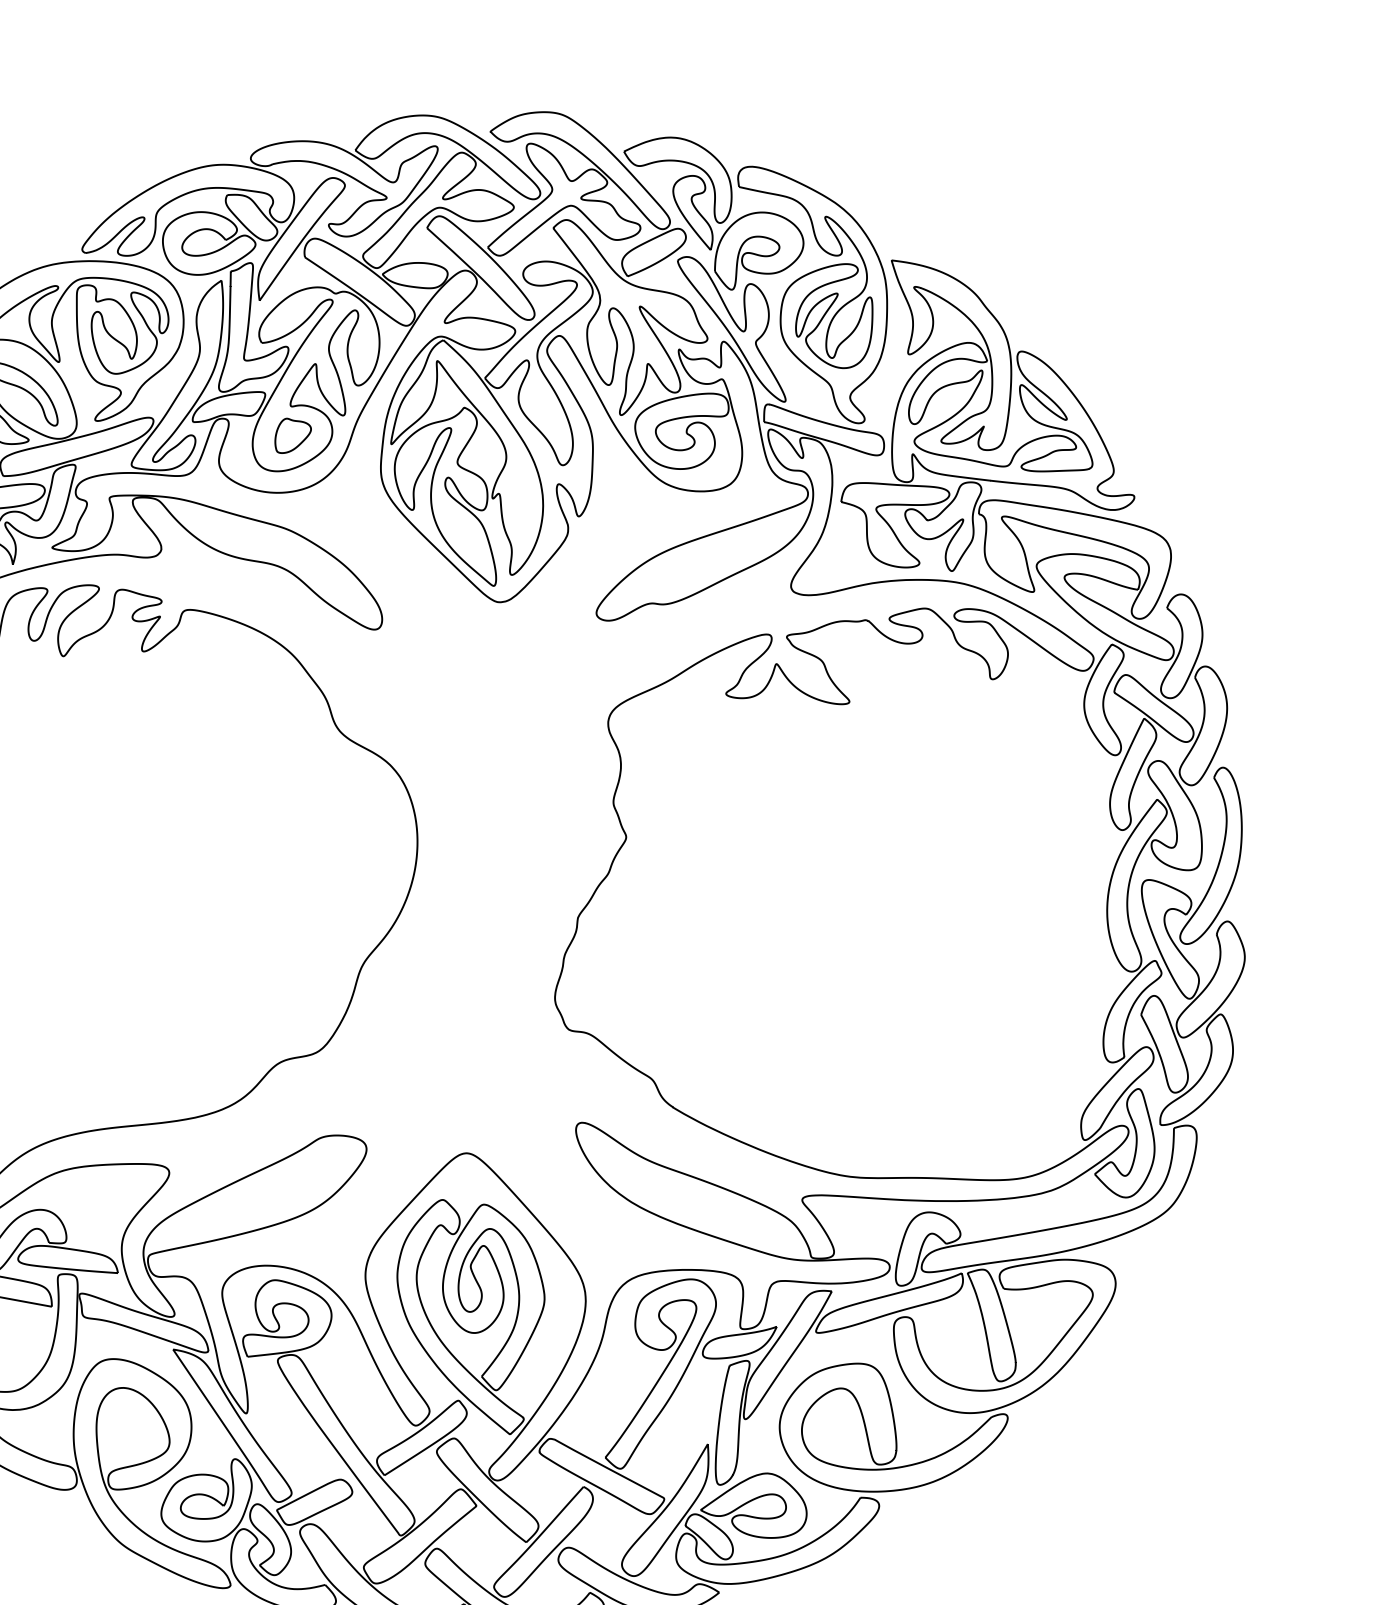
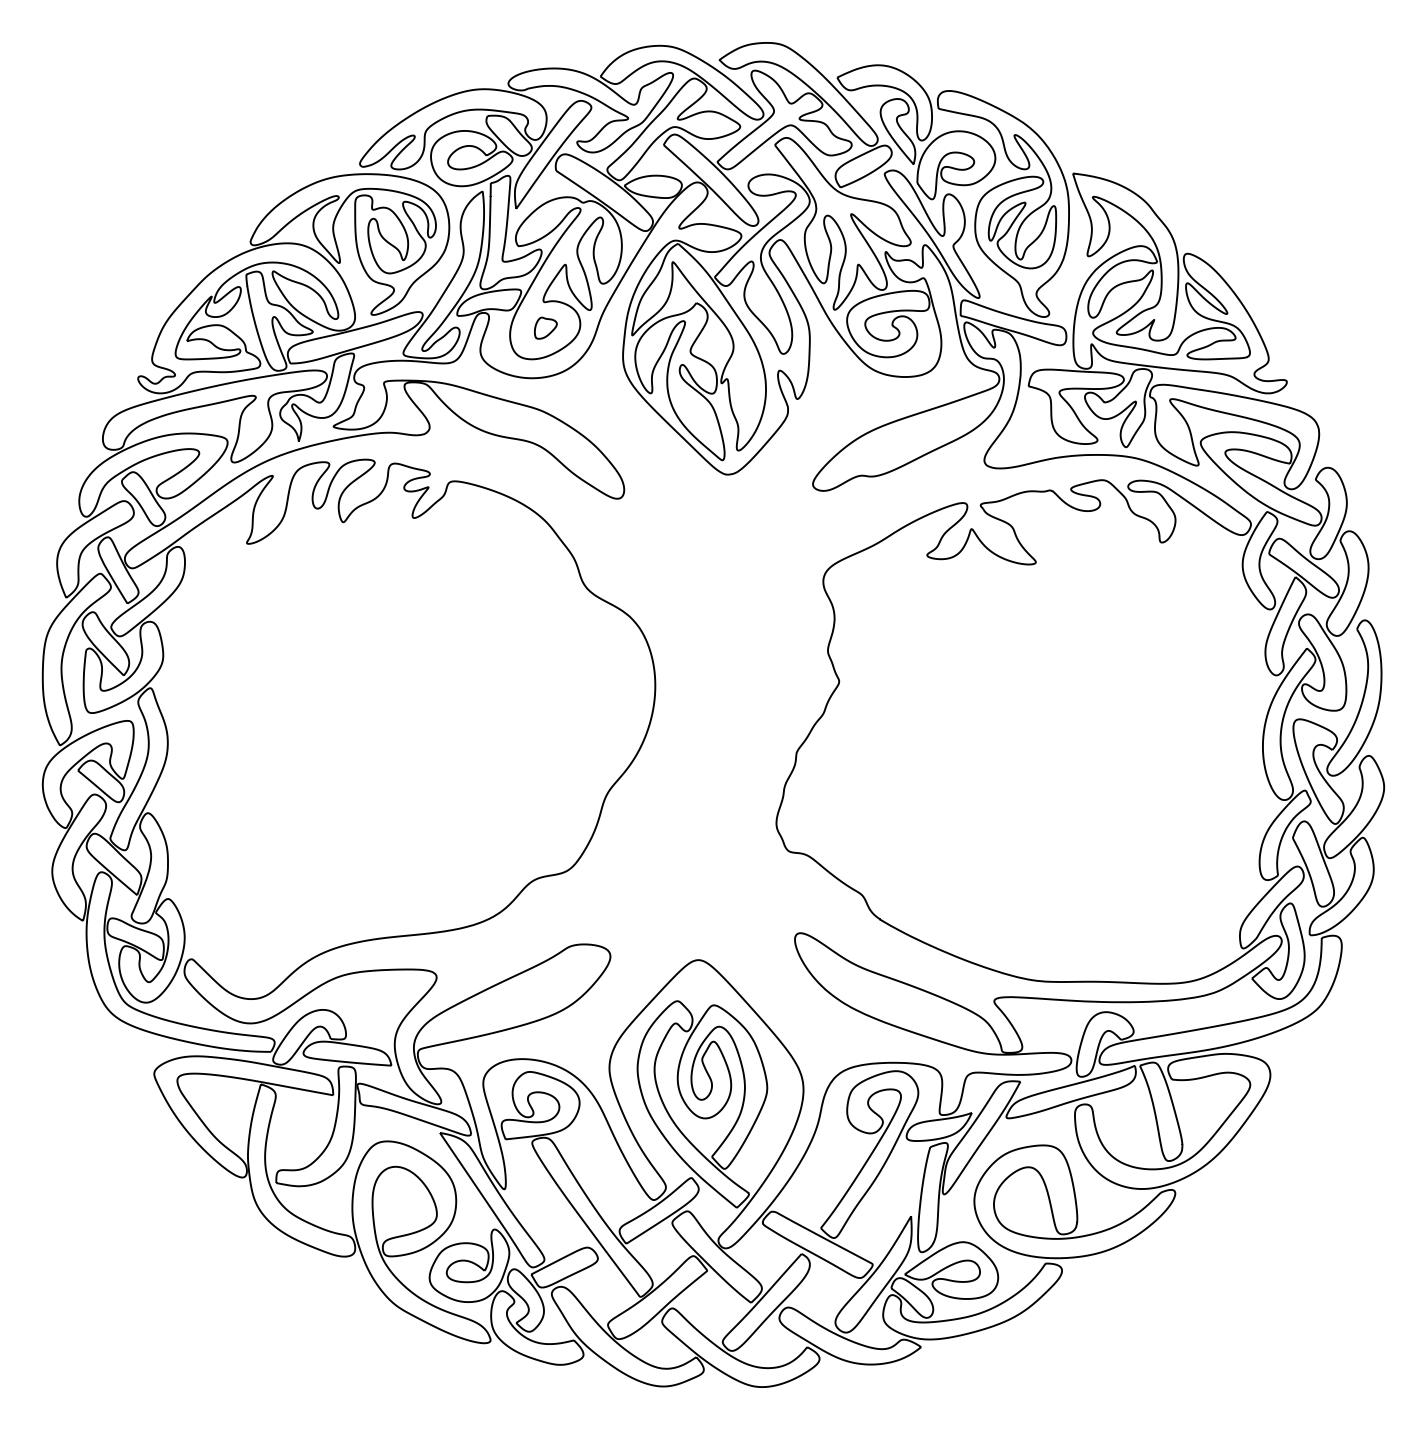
part: (292, 436) -> (545, 328), size x0.7

